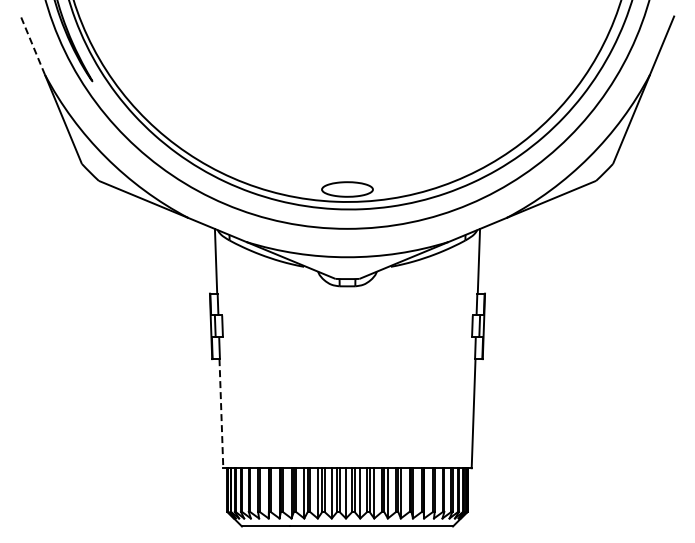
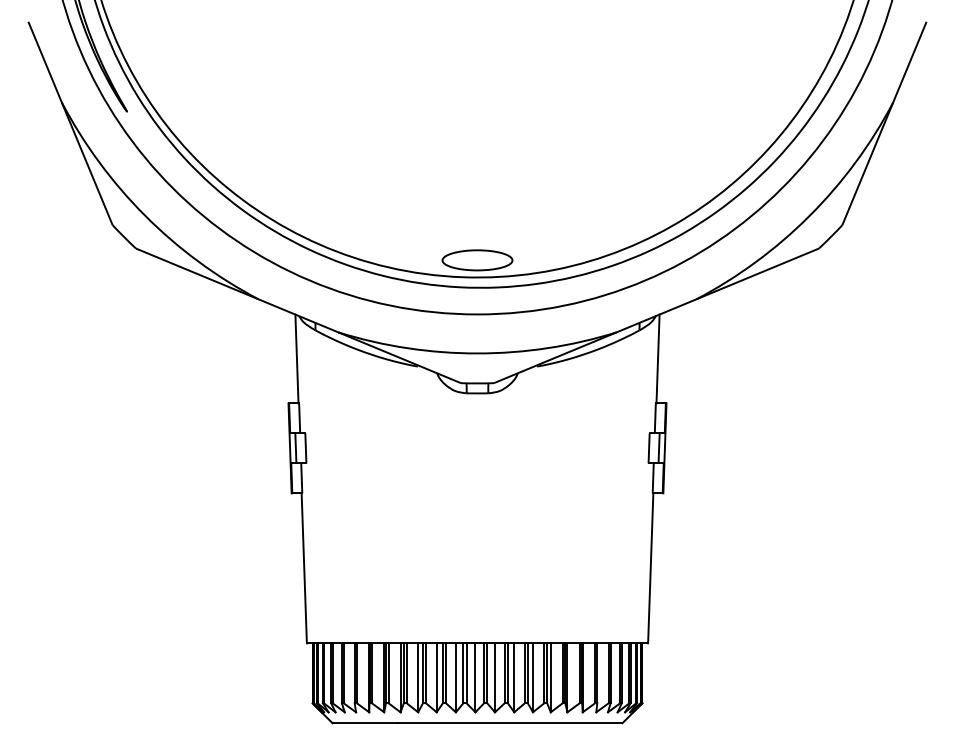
line: (32, 45) -> (44, 62), dashed -> solid
line: (221, 413) -> (304, 568), dashed -> solid

